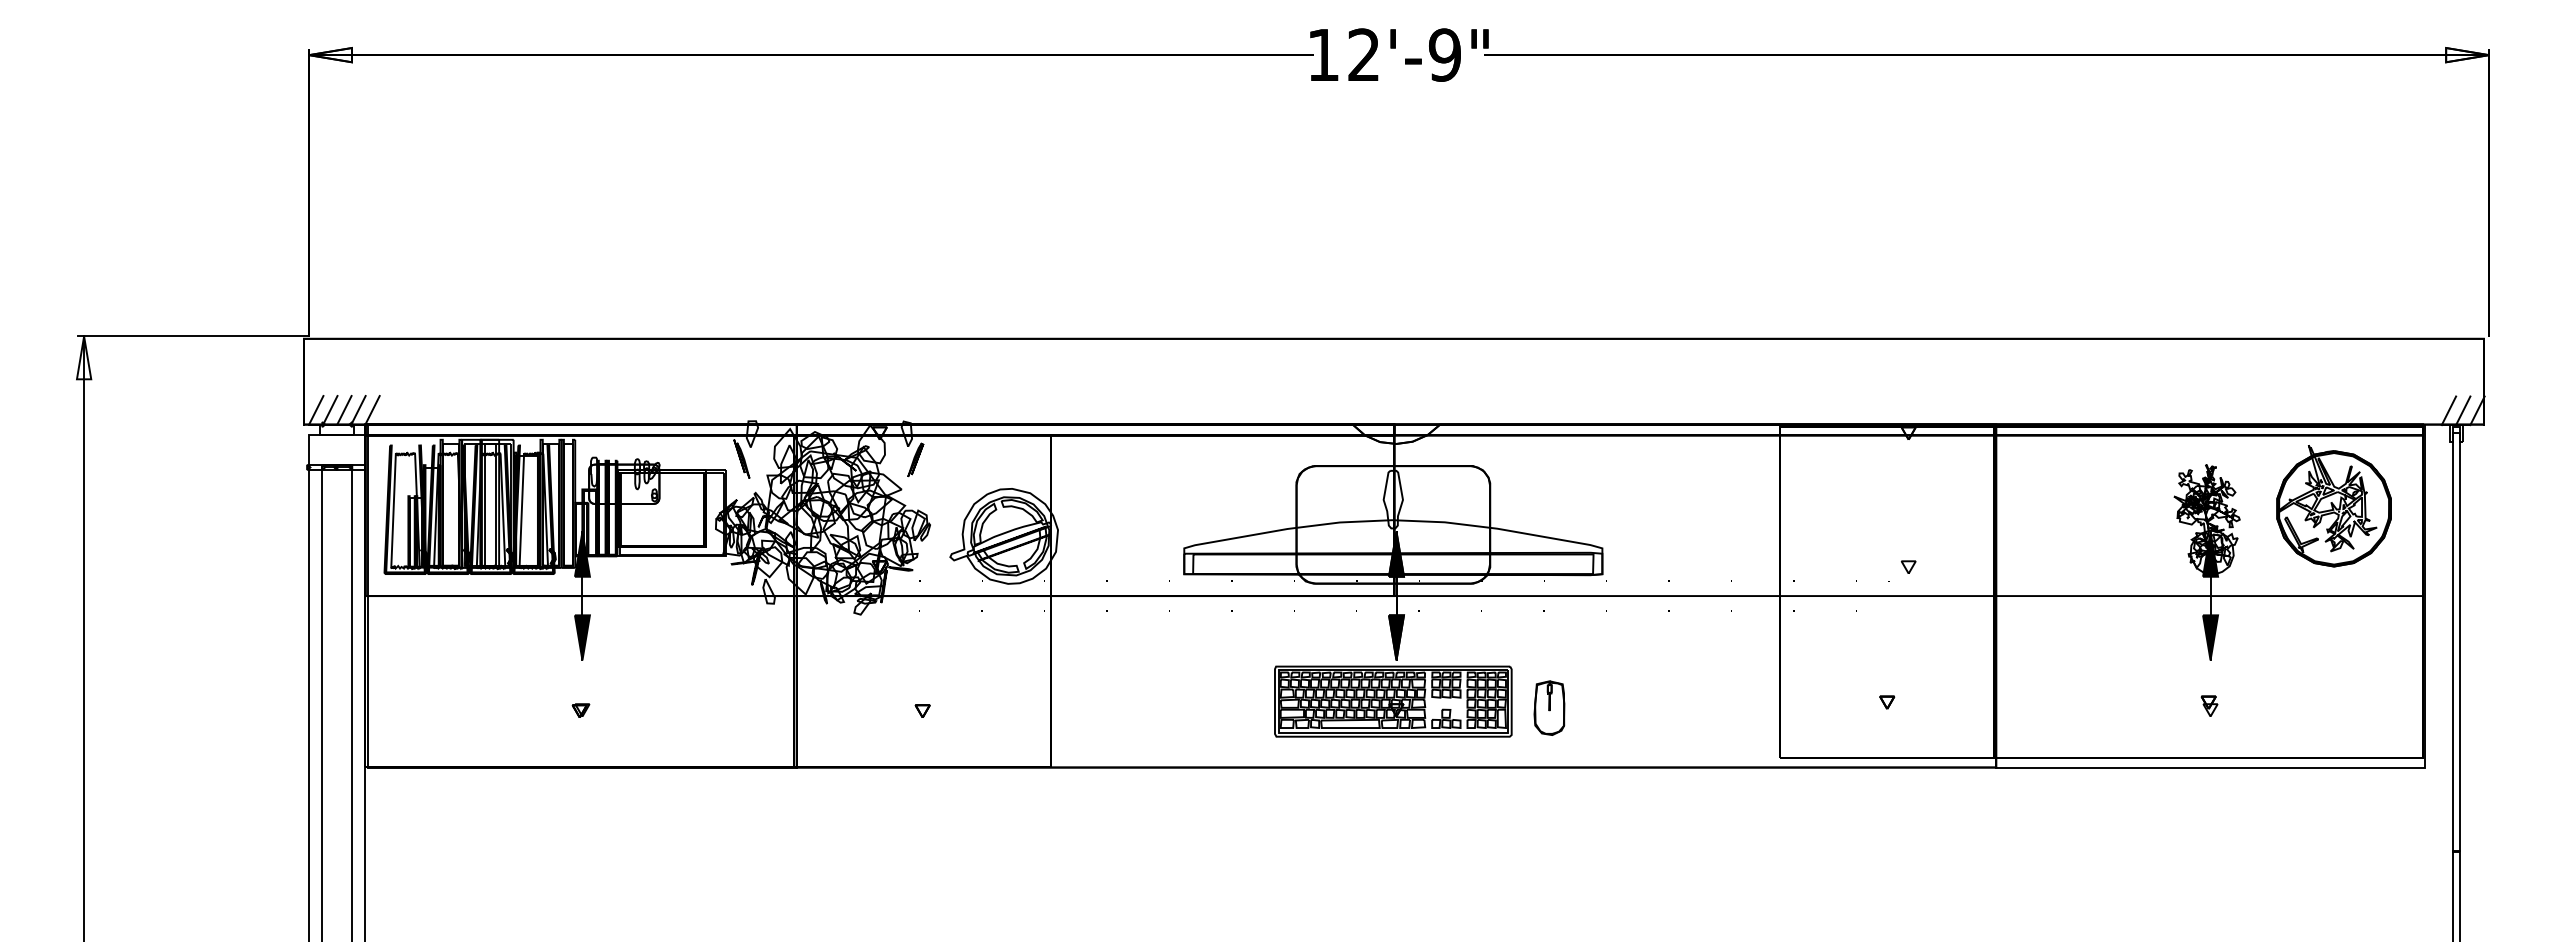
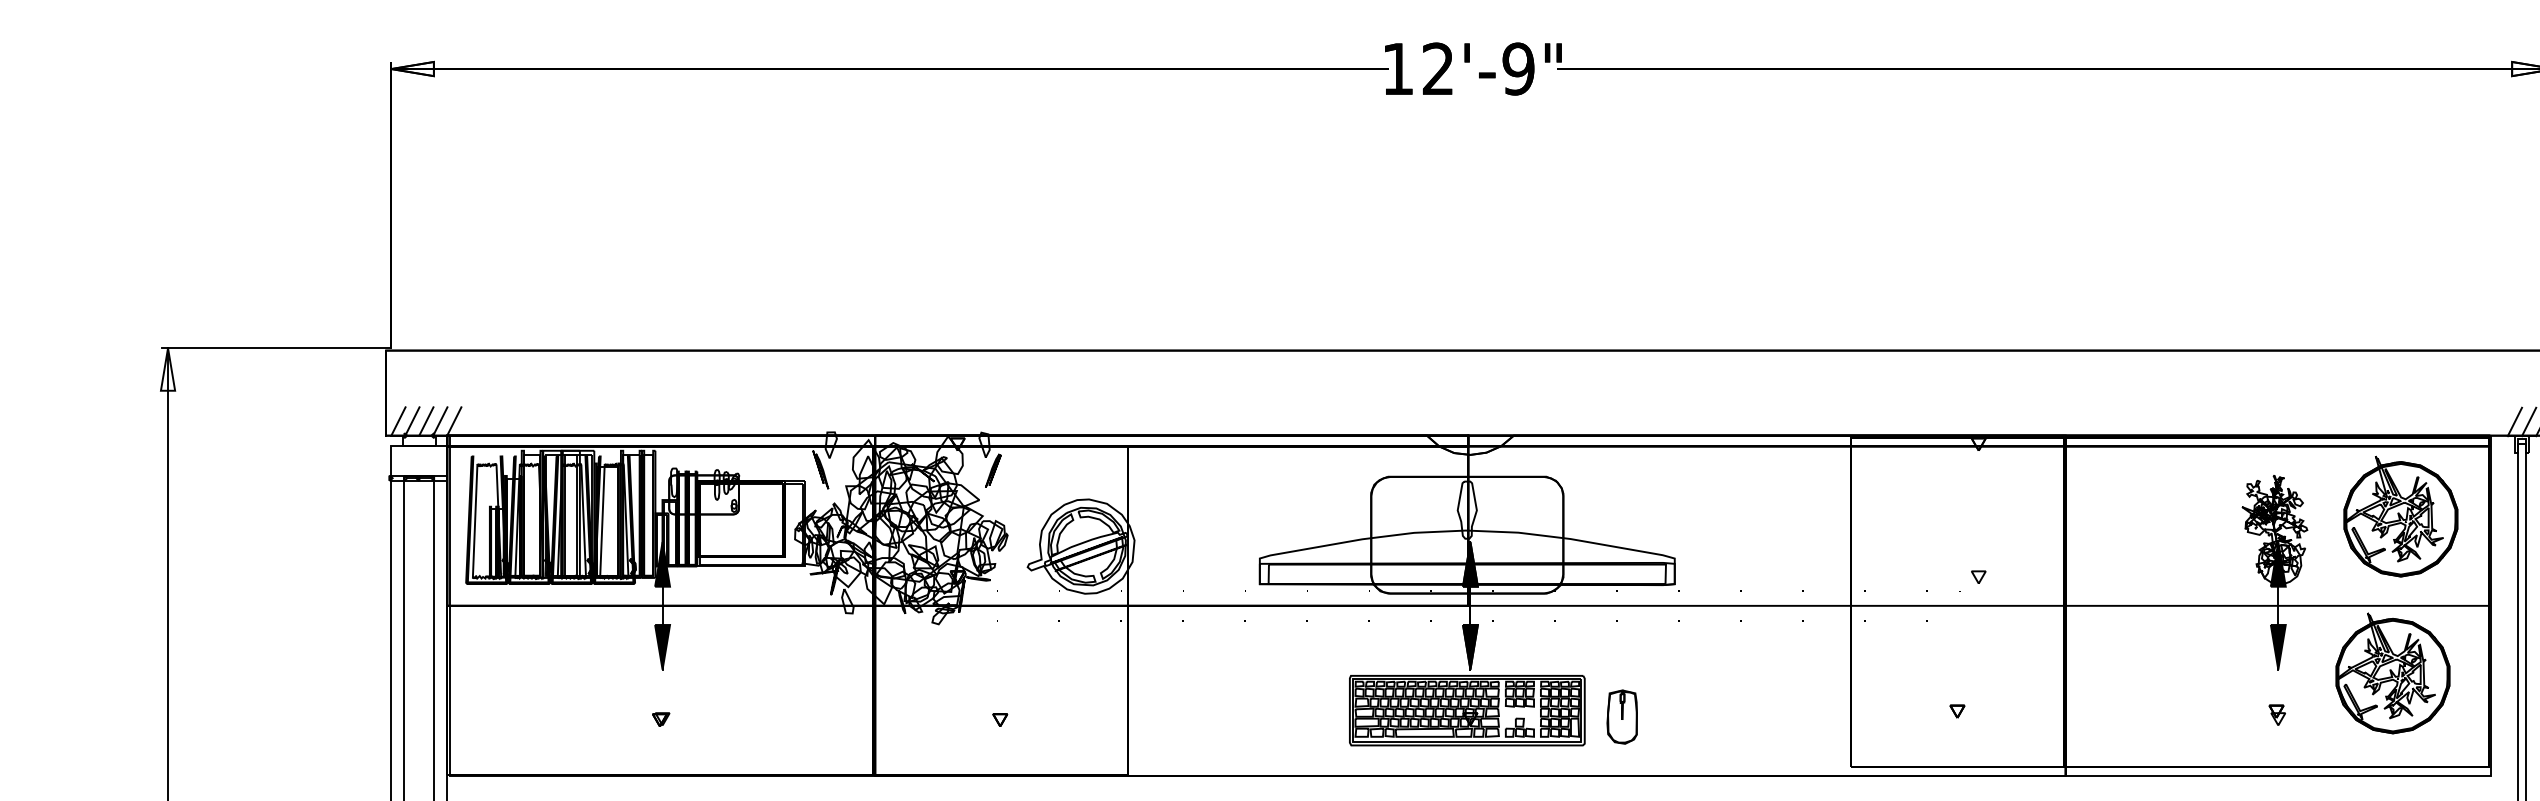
part: (2325, 664) -> (2392, 673), added

